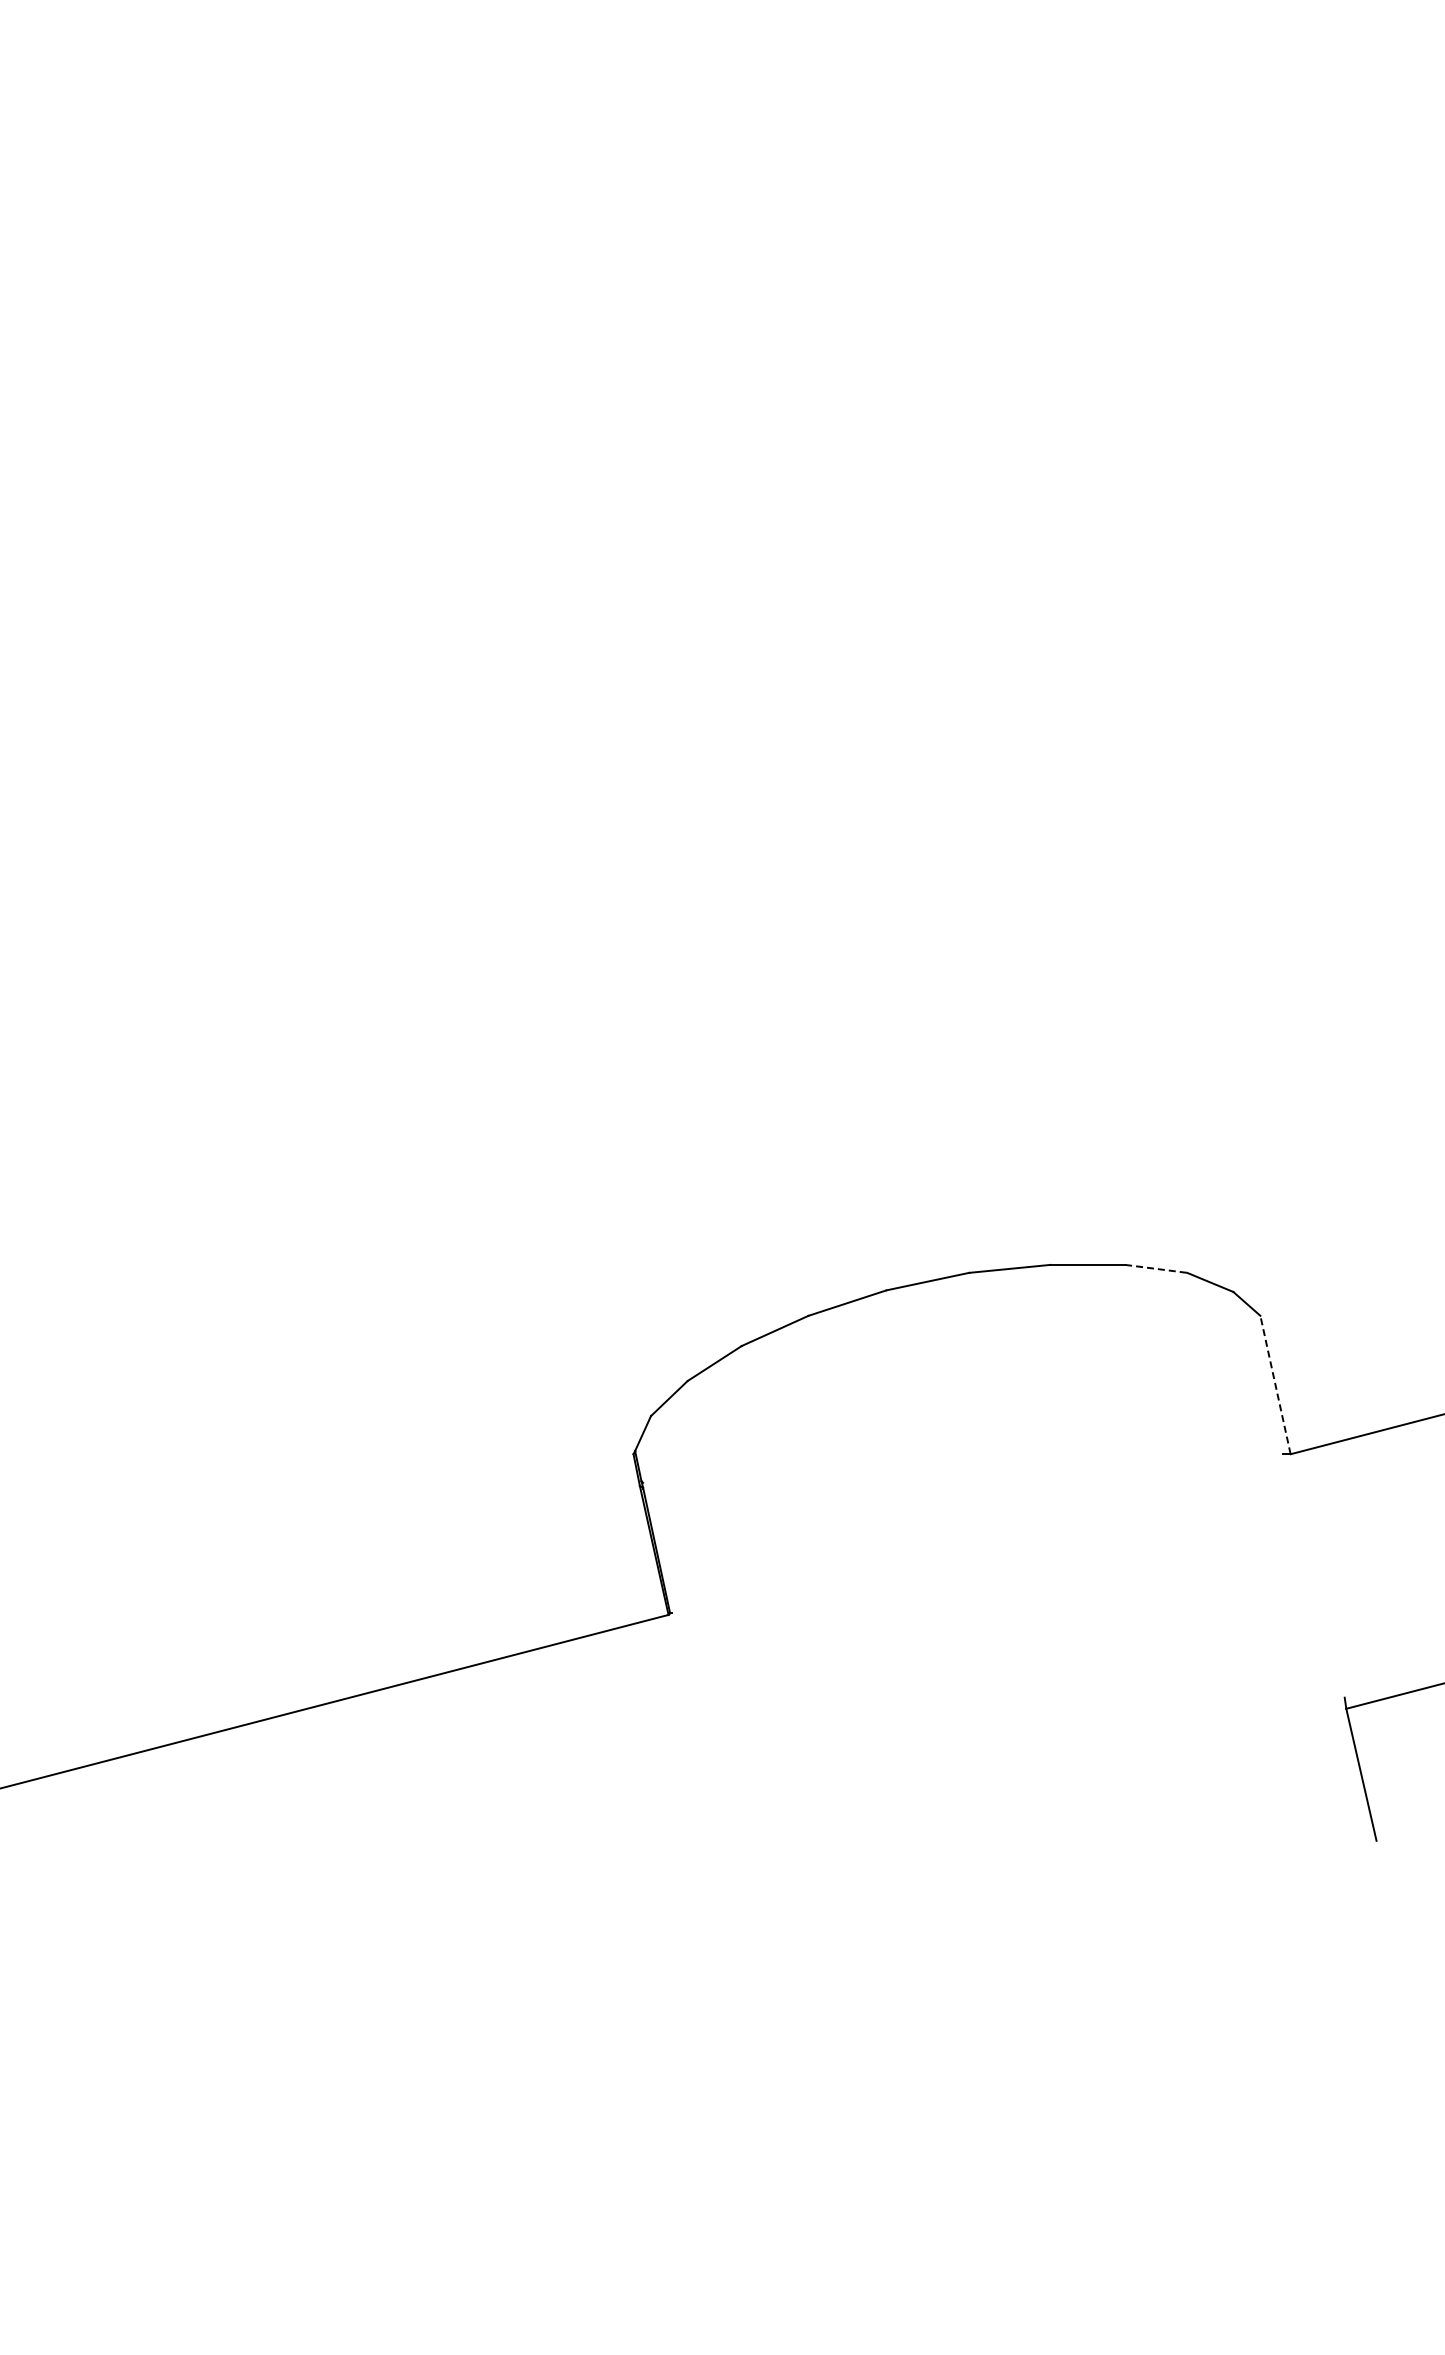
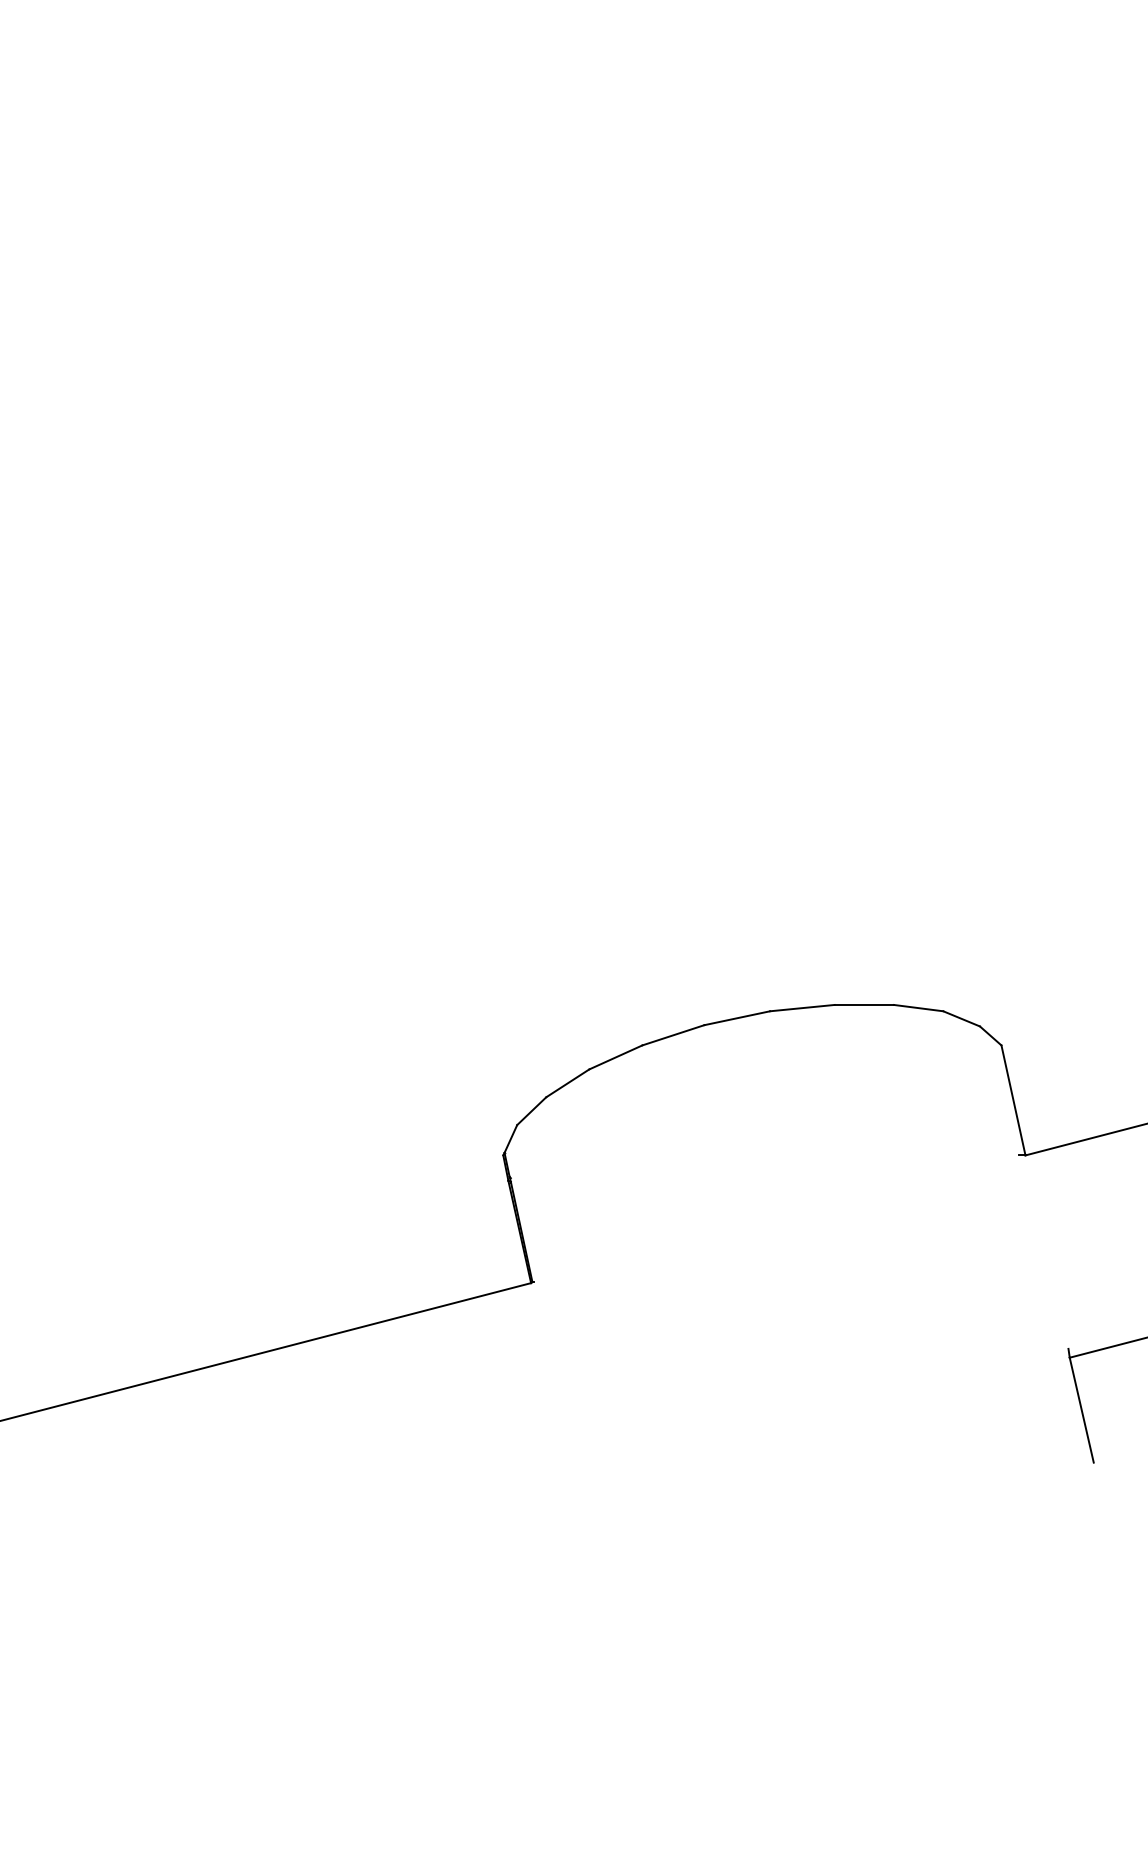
line: (1156, 1268) -> (918, 1007), dashed -> solid
line: (1275, 1385) -> (1013, 1100), dashed -> solid

